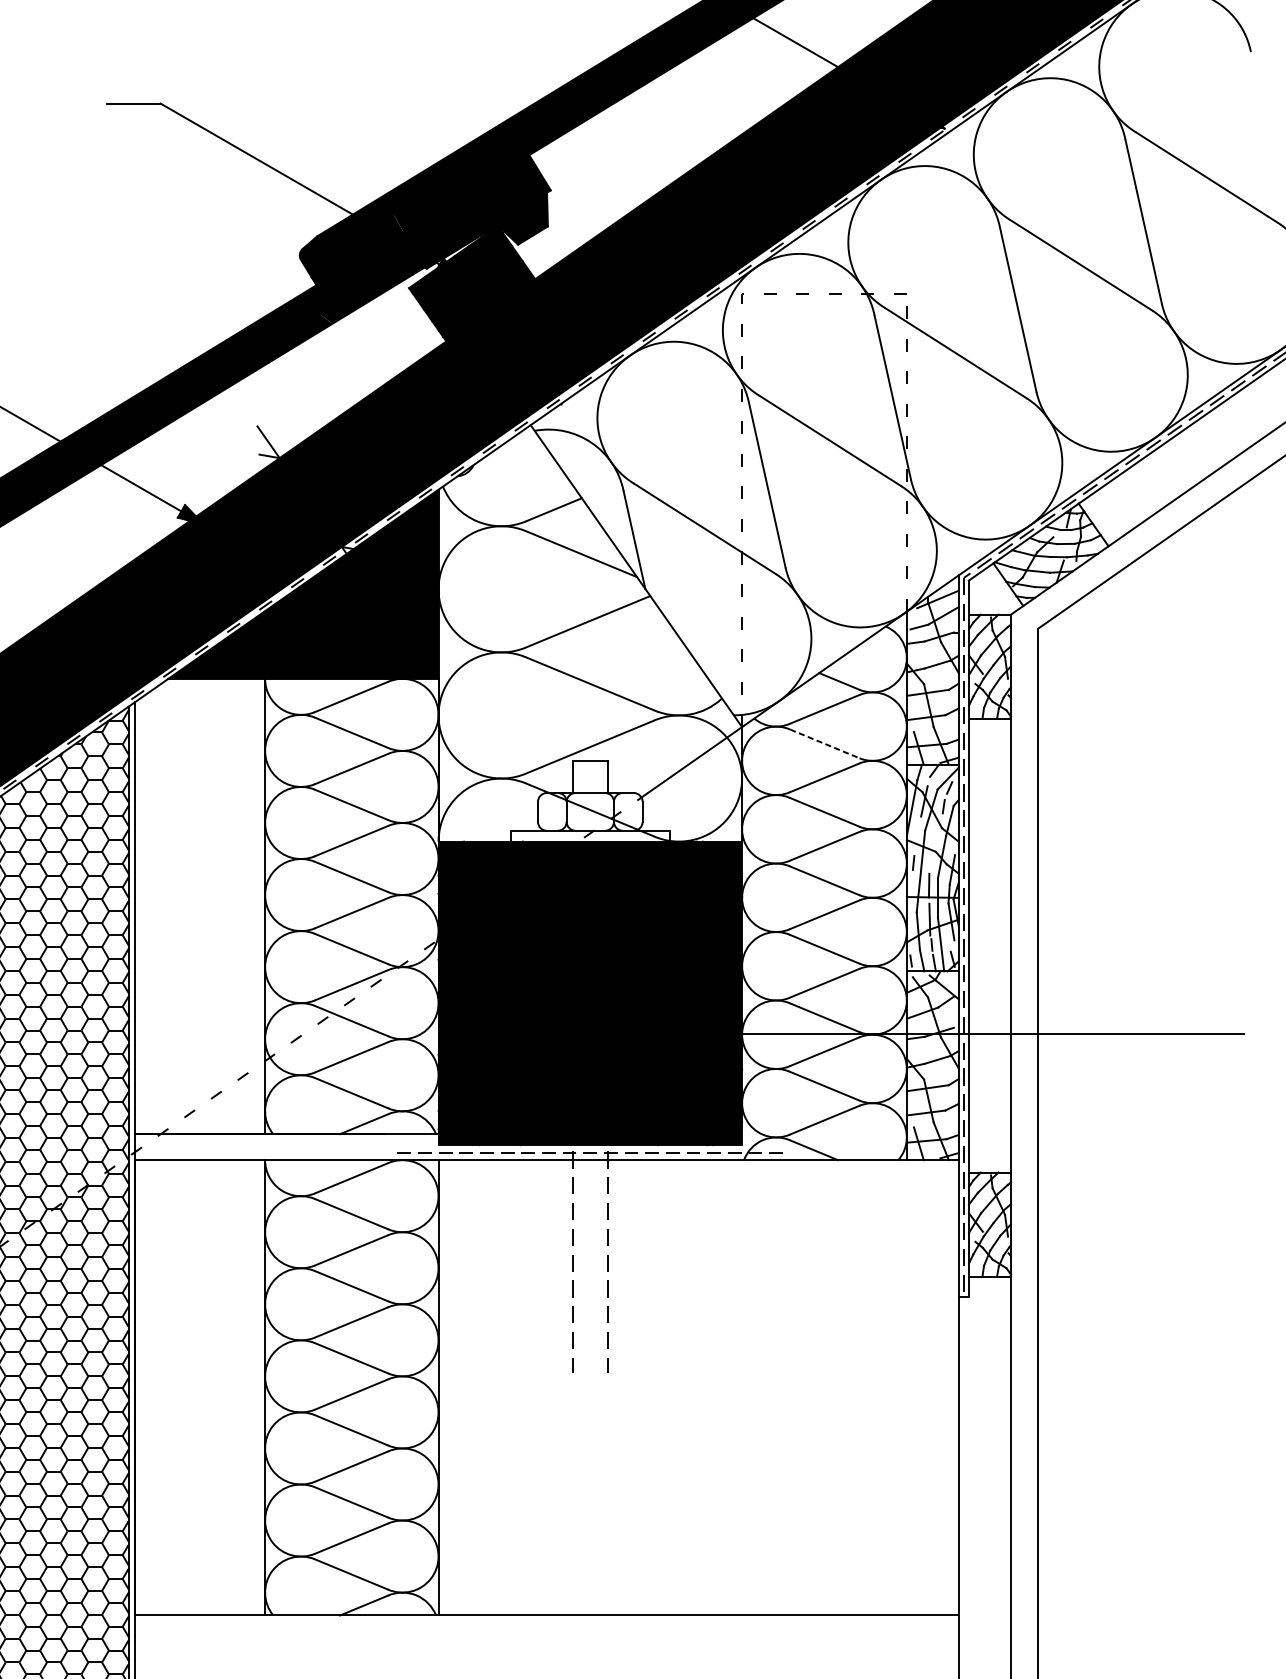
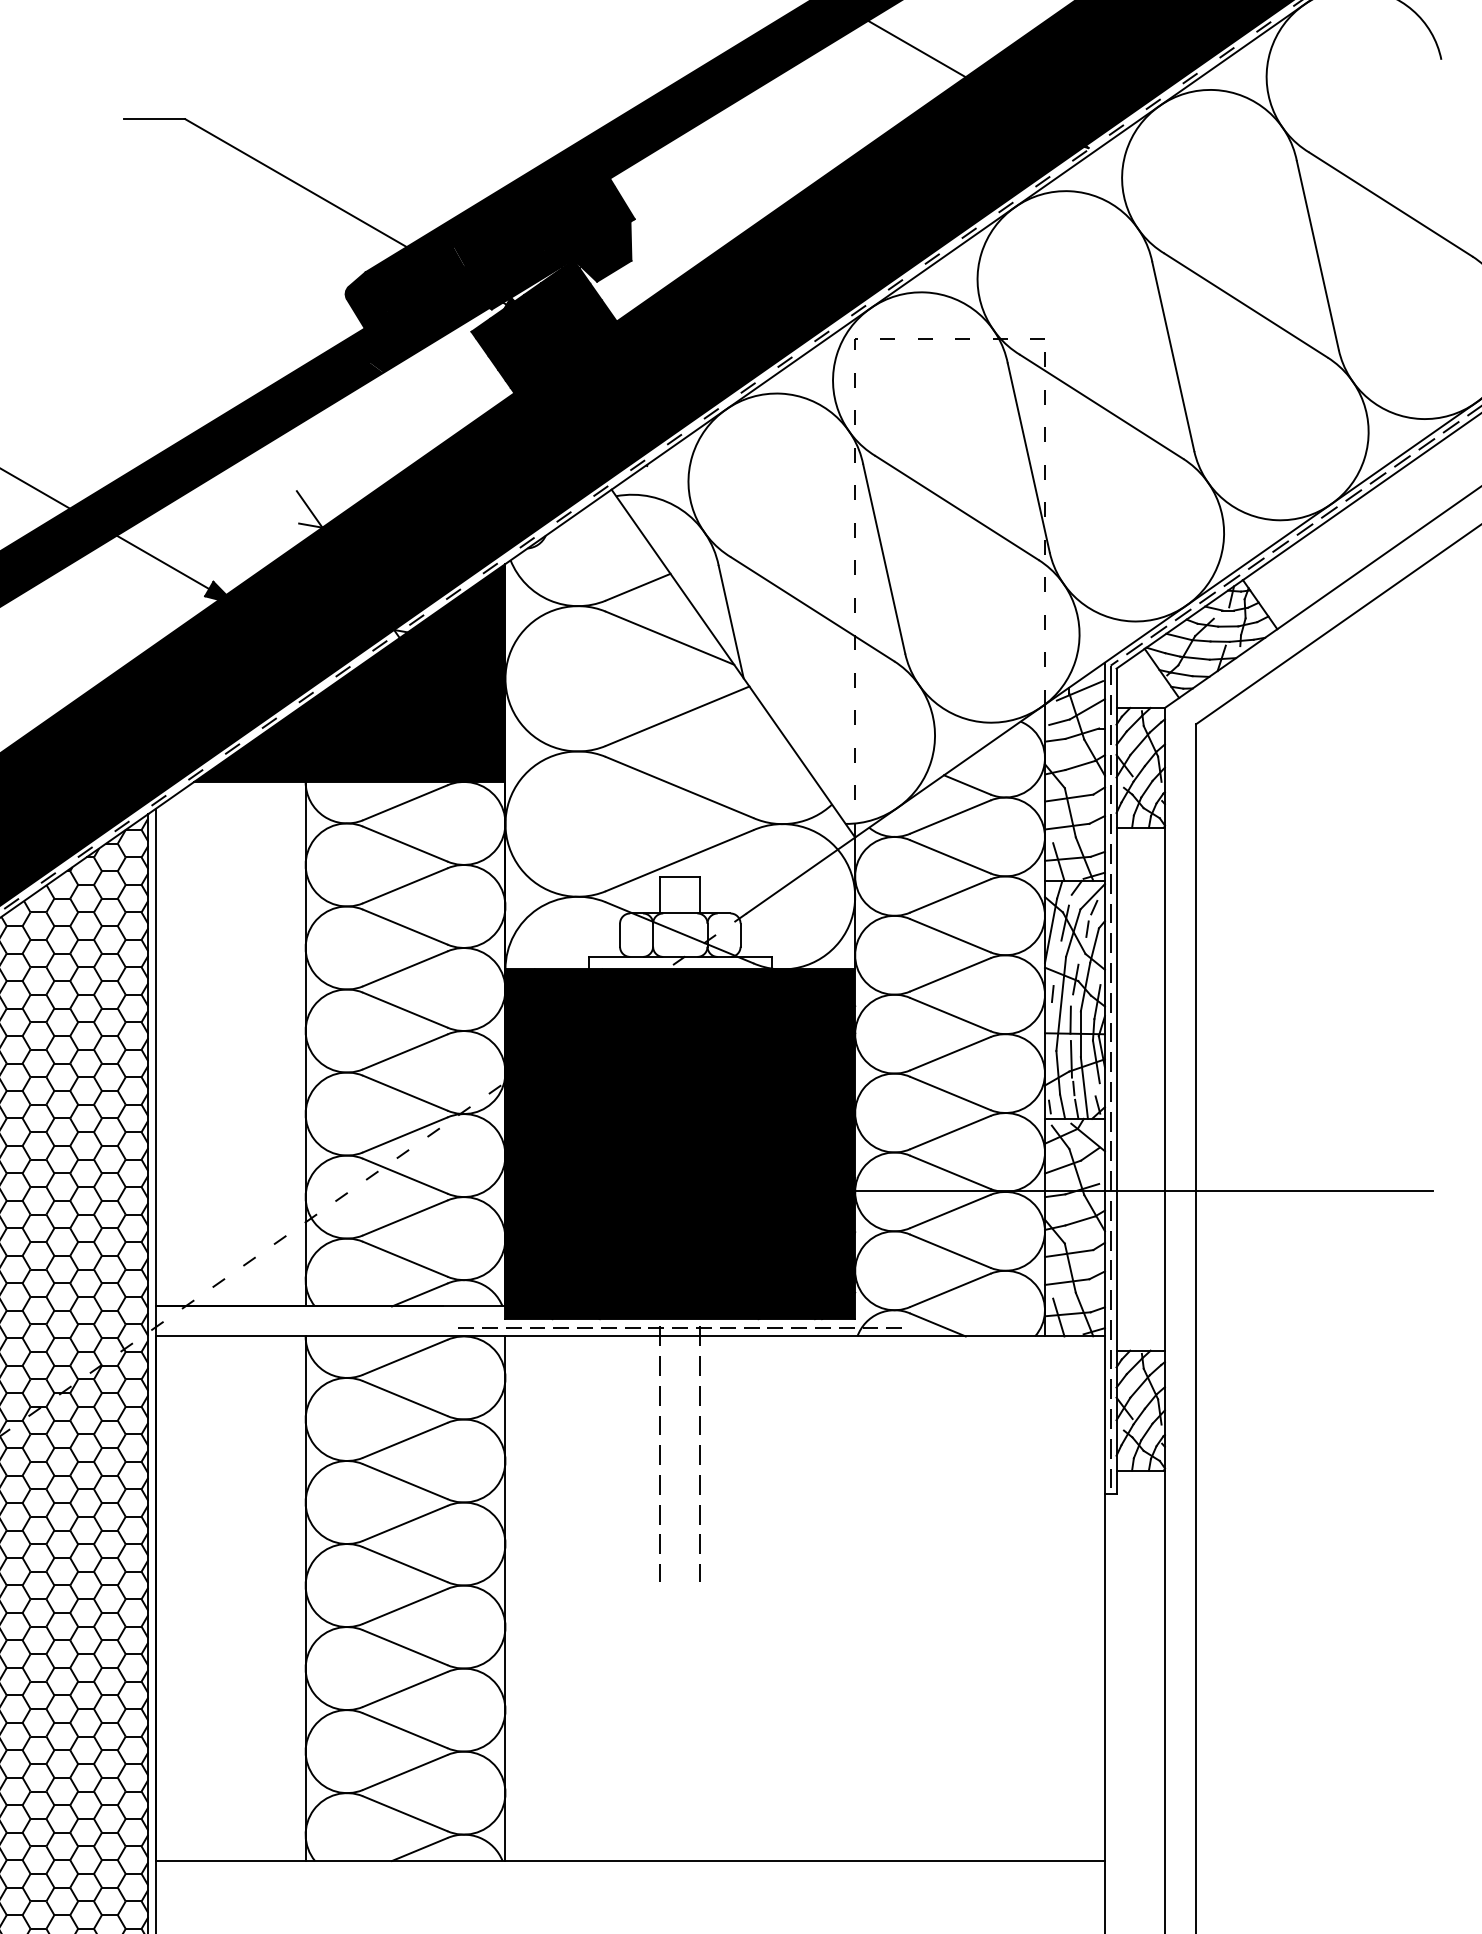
line: (824, 744) -> (950, 857), dashed -> solid
line: (933, 850) -> (1075, 979), added

